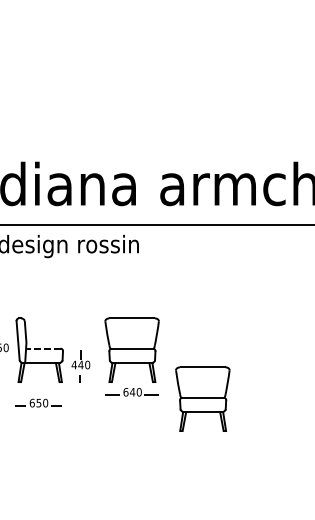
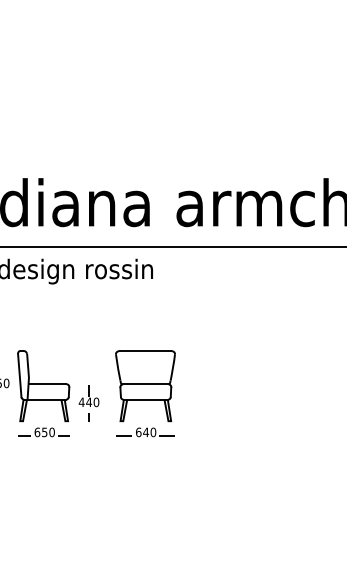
line: (43, 348) -> (47, 384), dashed -> solid
part: (202, 399) -> (223, 440), removed
part: (37, 403) -> (43, 432), moved

